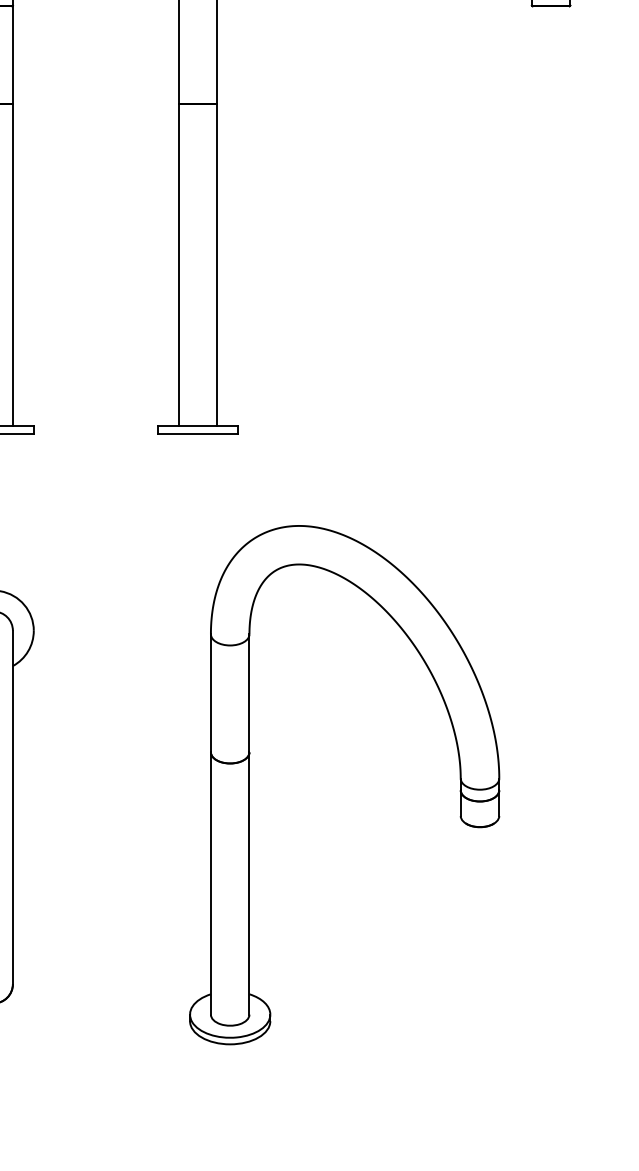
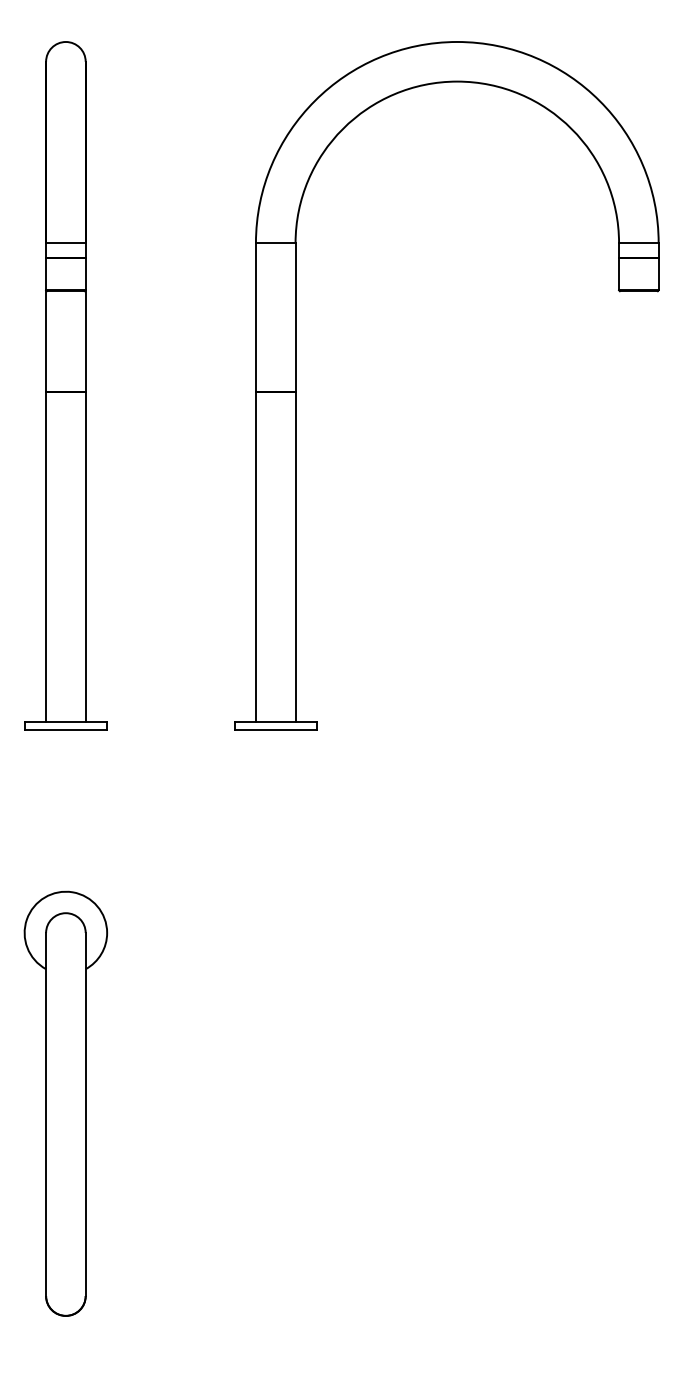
part: (250, 785) -> (329, 1091), removed

